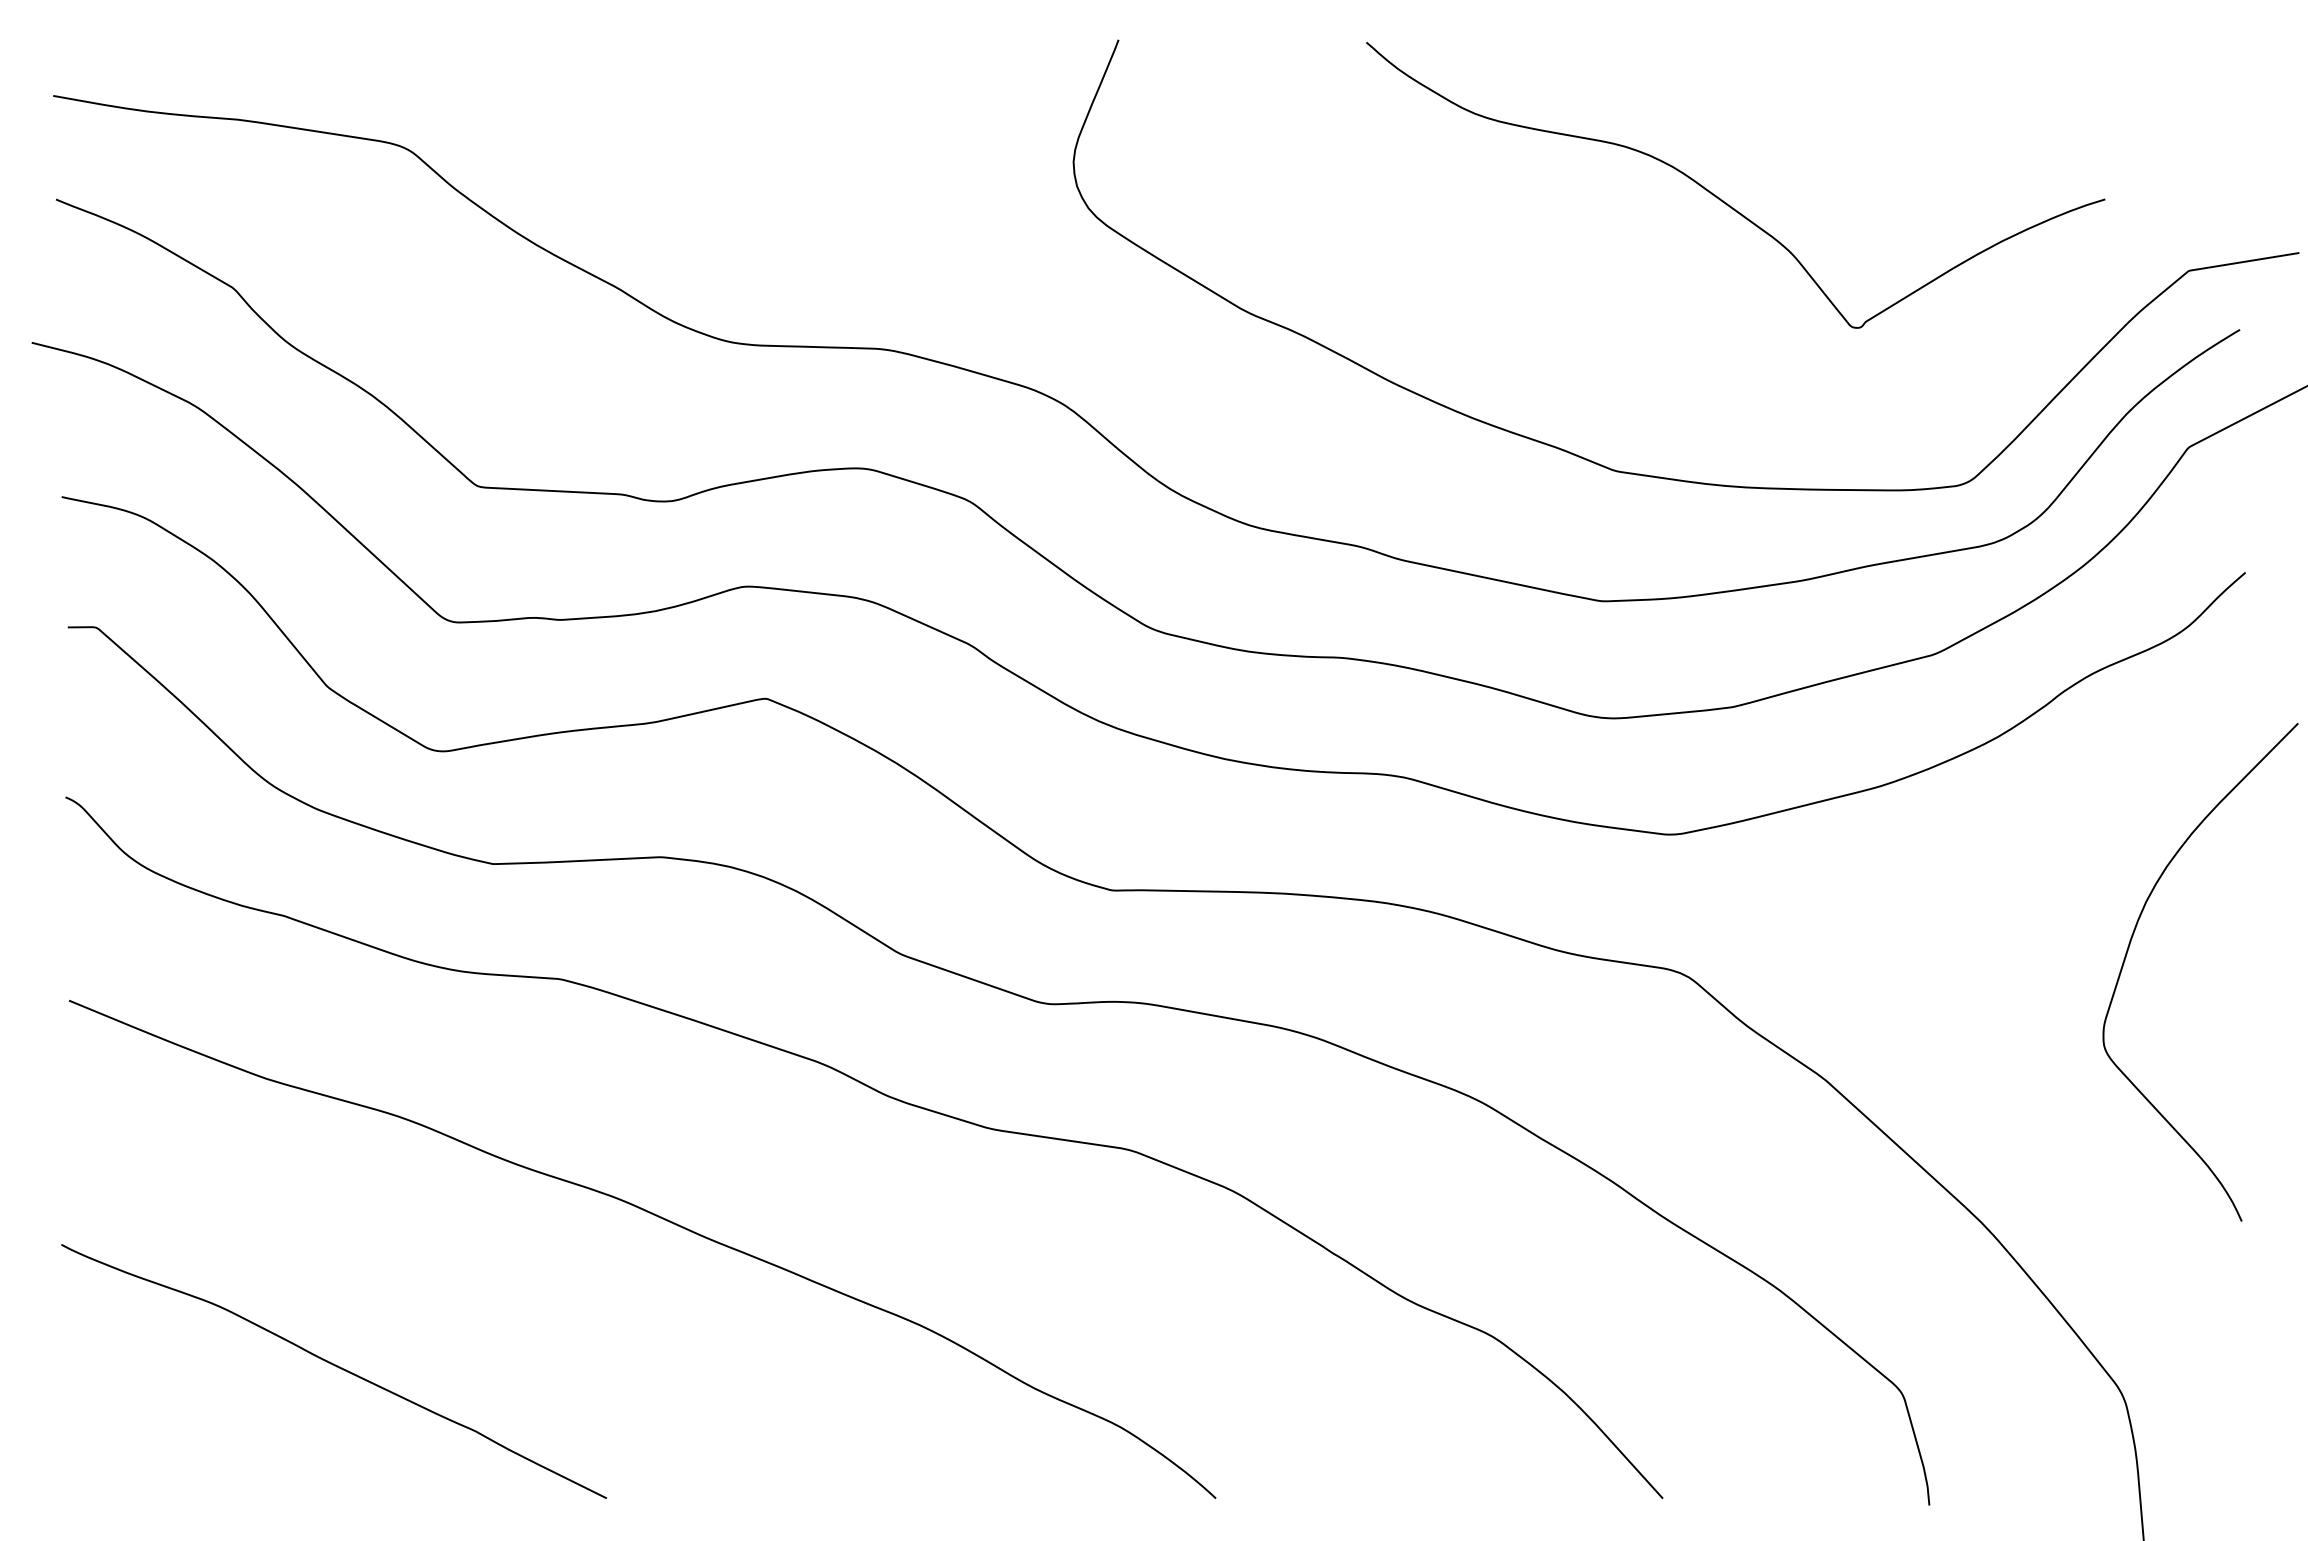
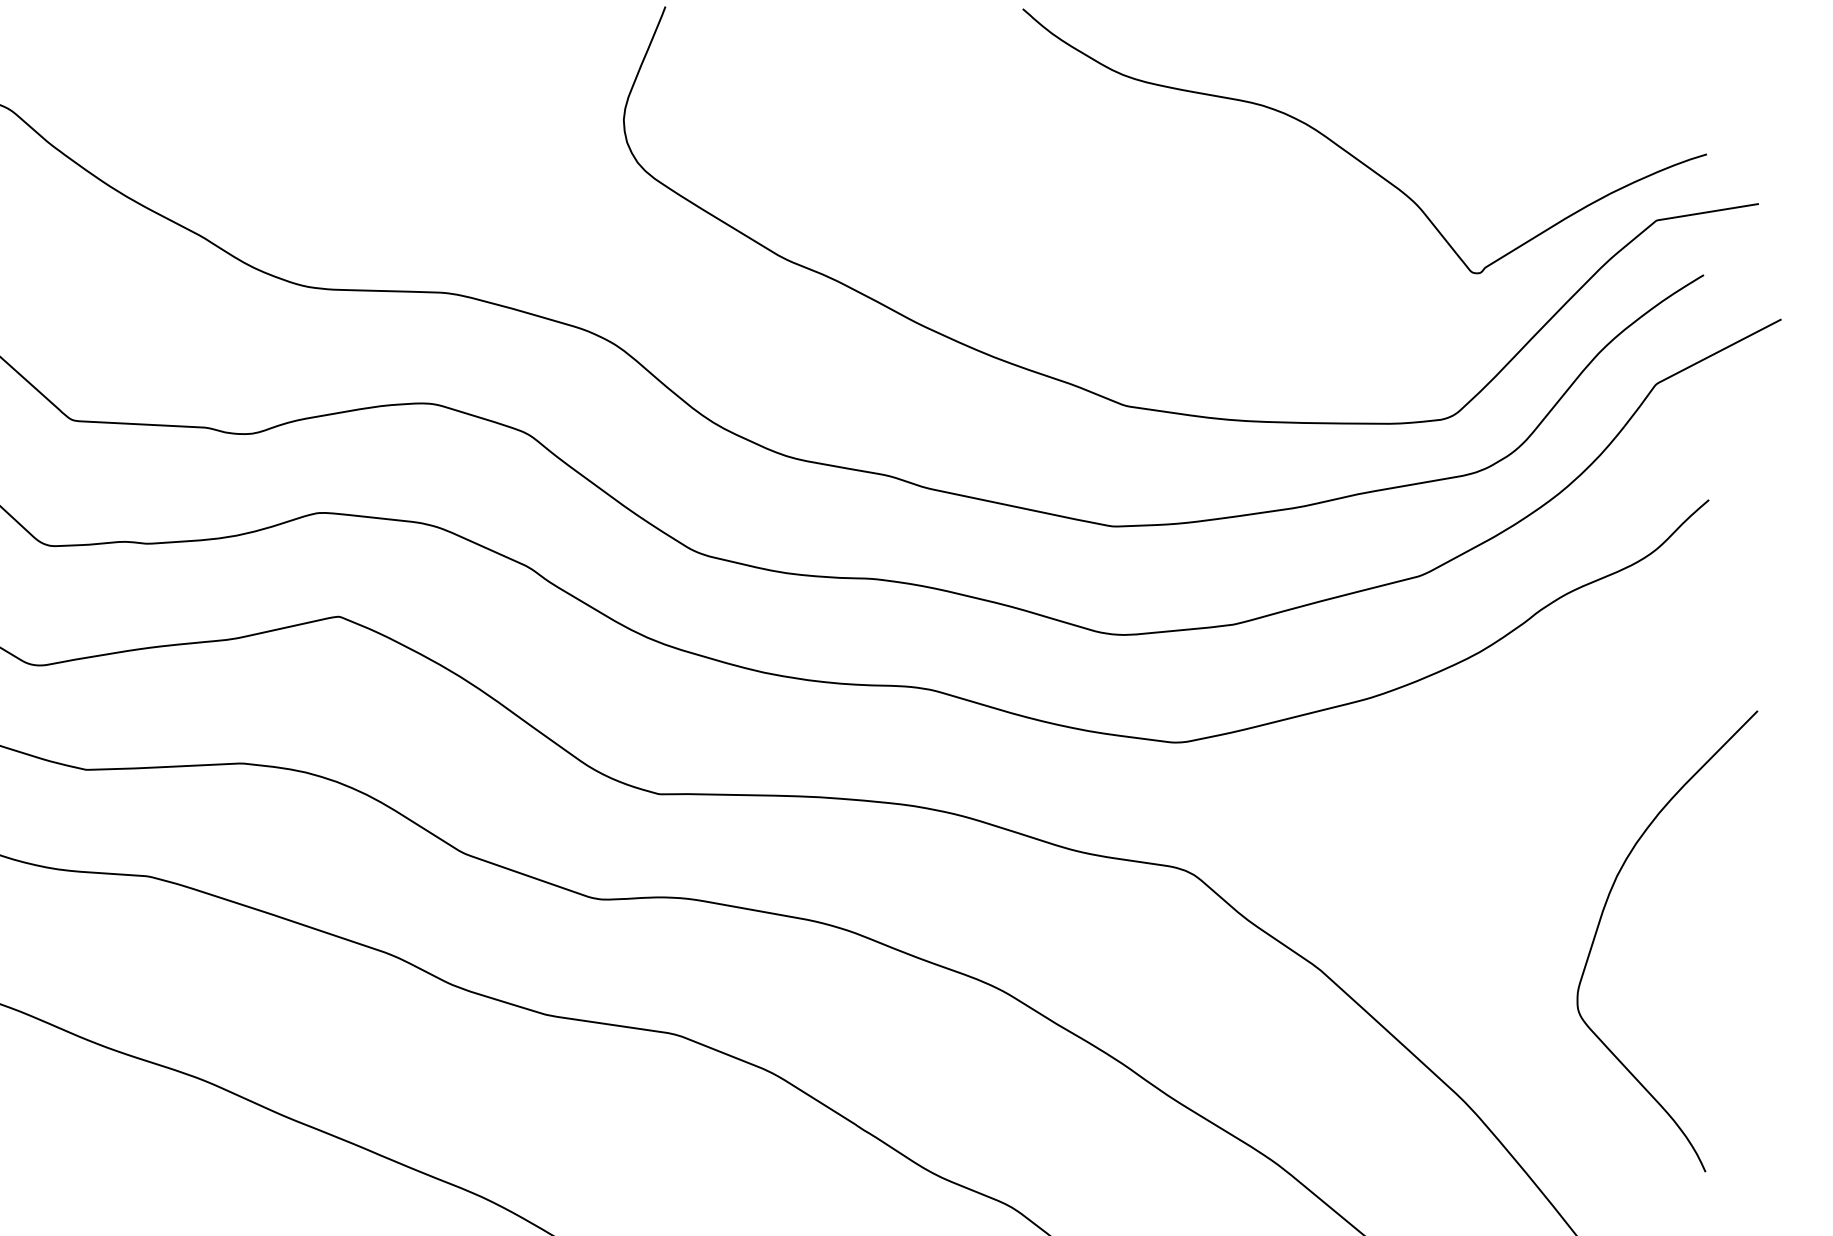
curve: (1722, 199) -> (1352, 154), moved
curve: (2129, 948) -> (1601, 919), moved

